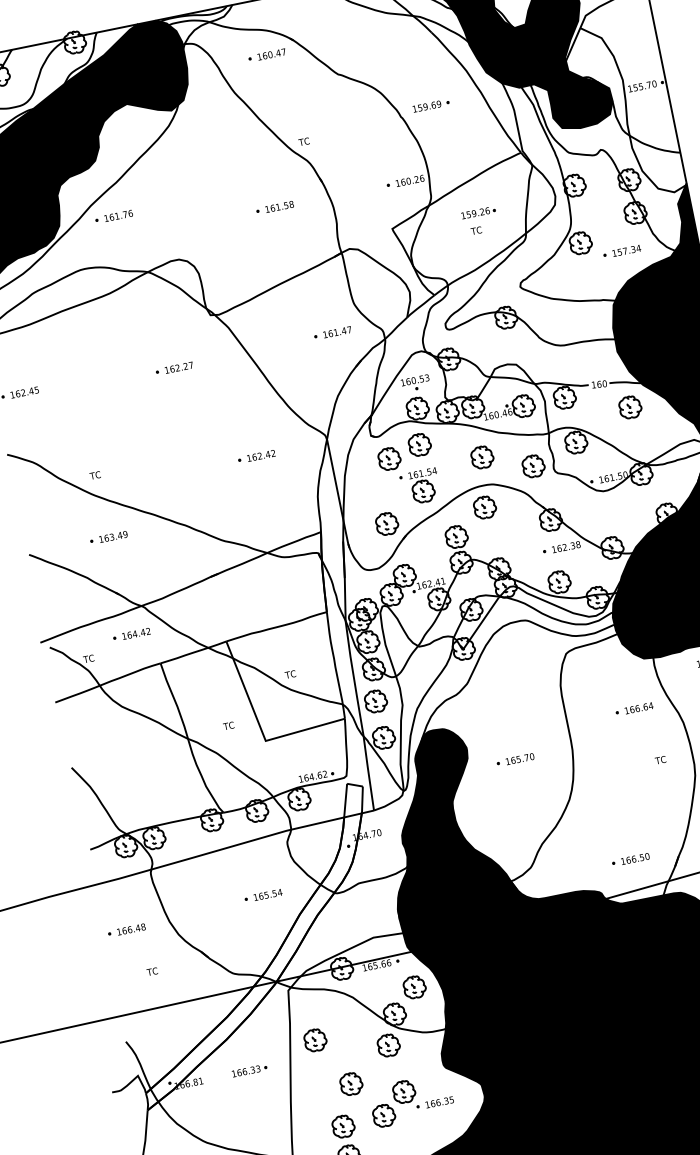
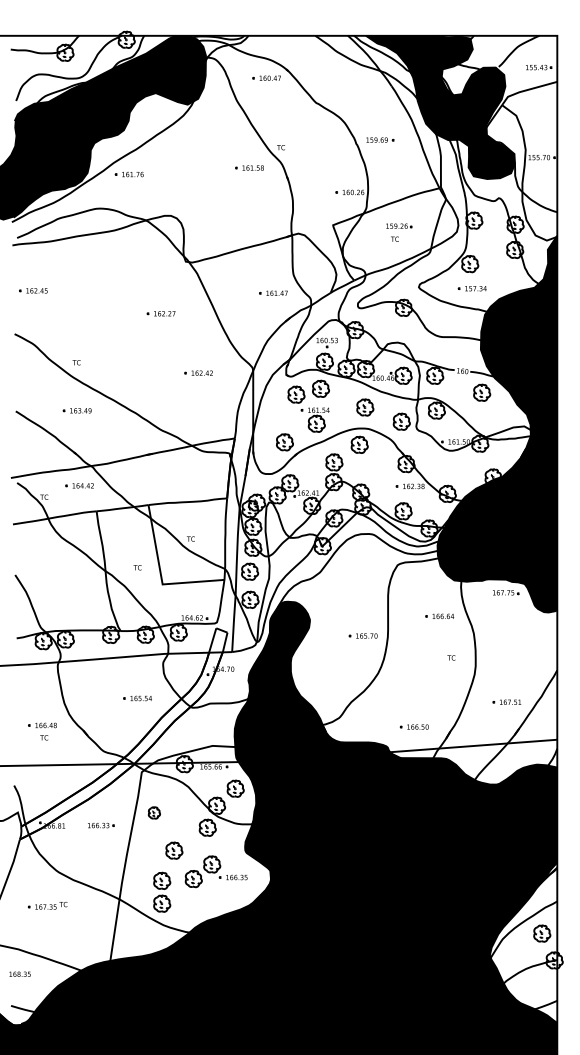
part: (274, 207) -> (249, 167), moved
part: (620, 251) -> (471, 288), moved
part: (173, 368) -> (160, 313), moved
part: (514, 759) -> (362, 635), moved
part: (126, 930) -> (42, 725), moved
part: (315, 1039) -> (154, 812), size x0.7

